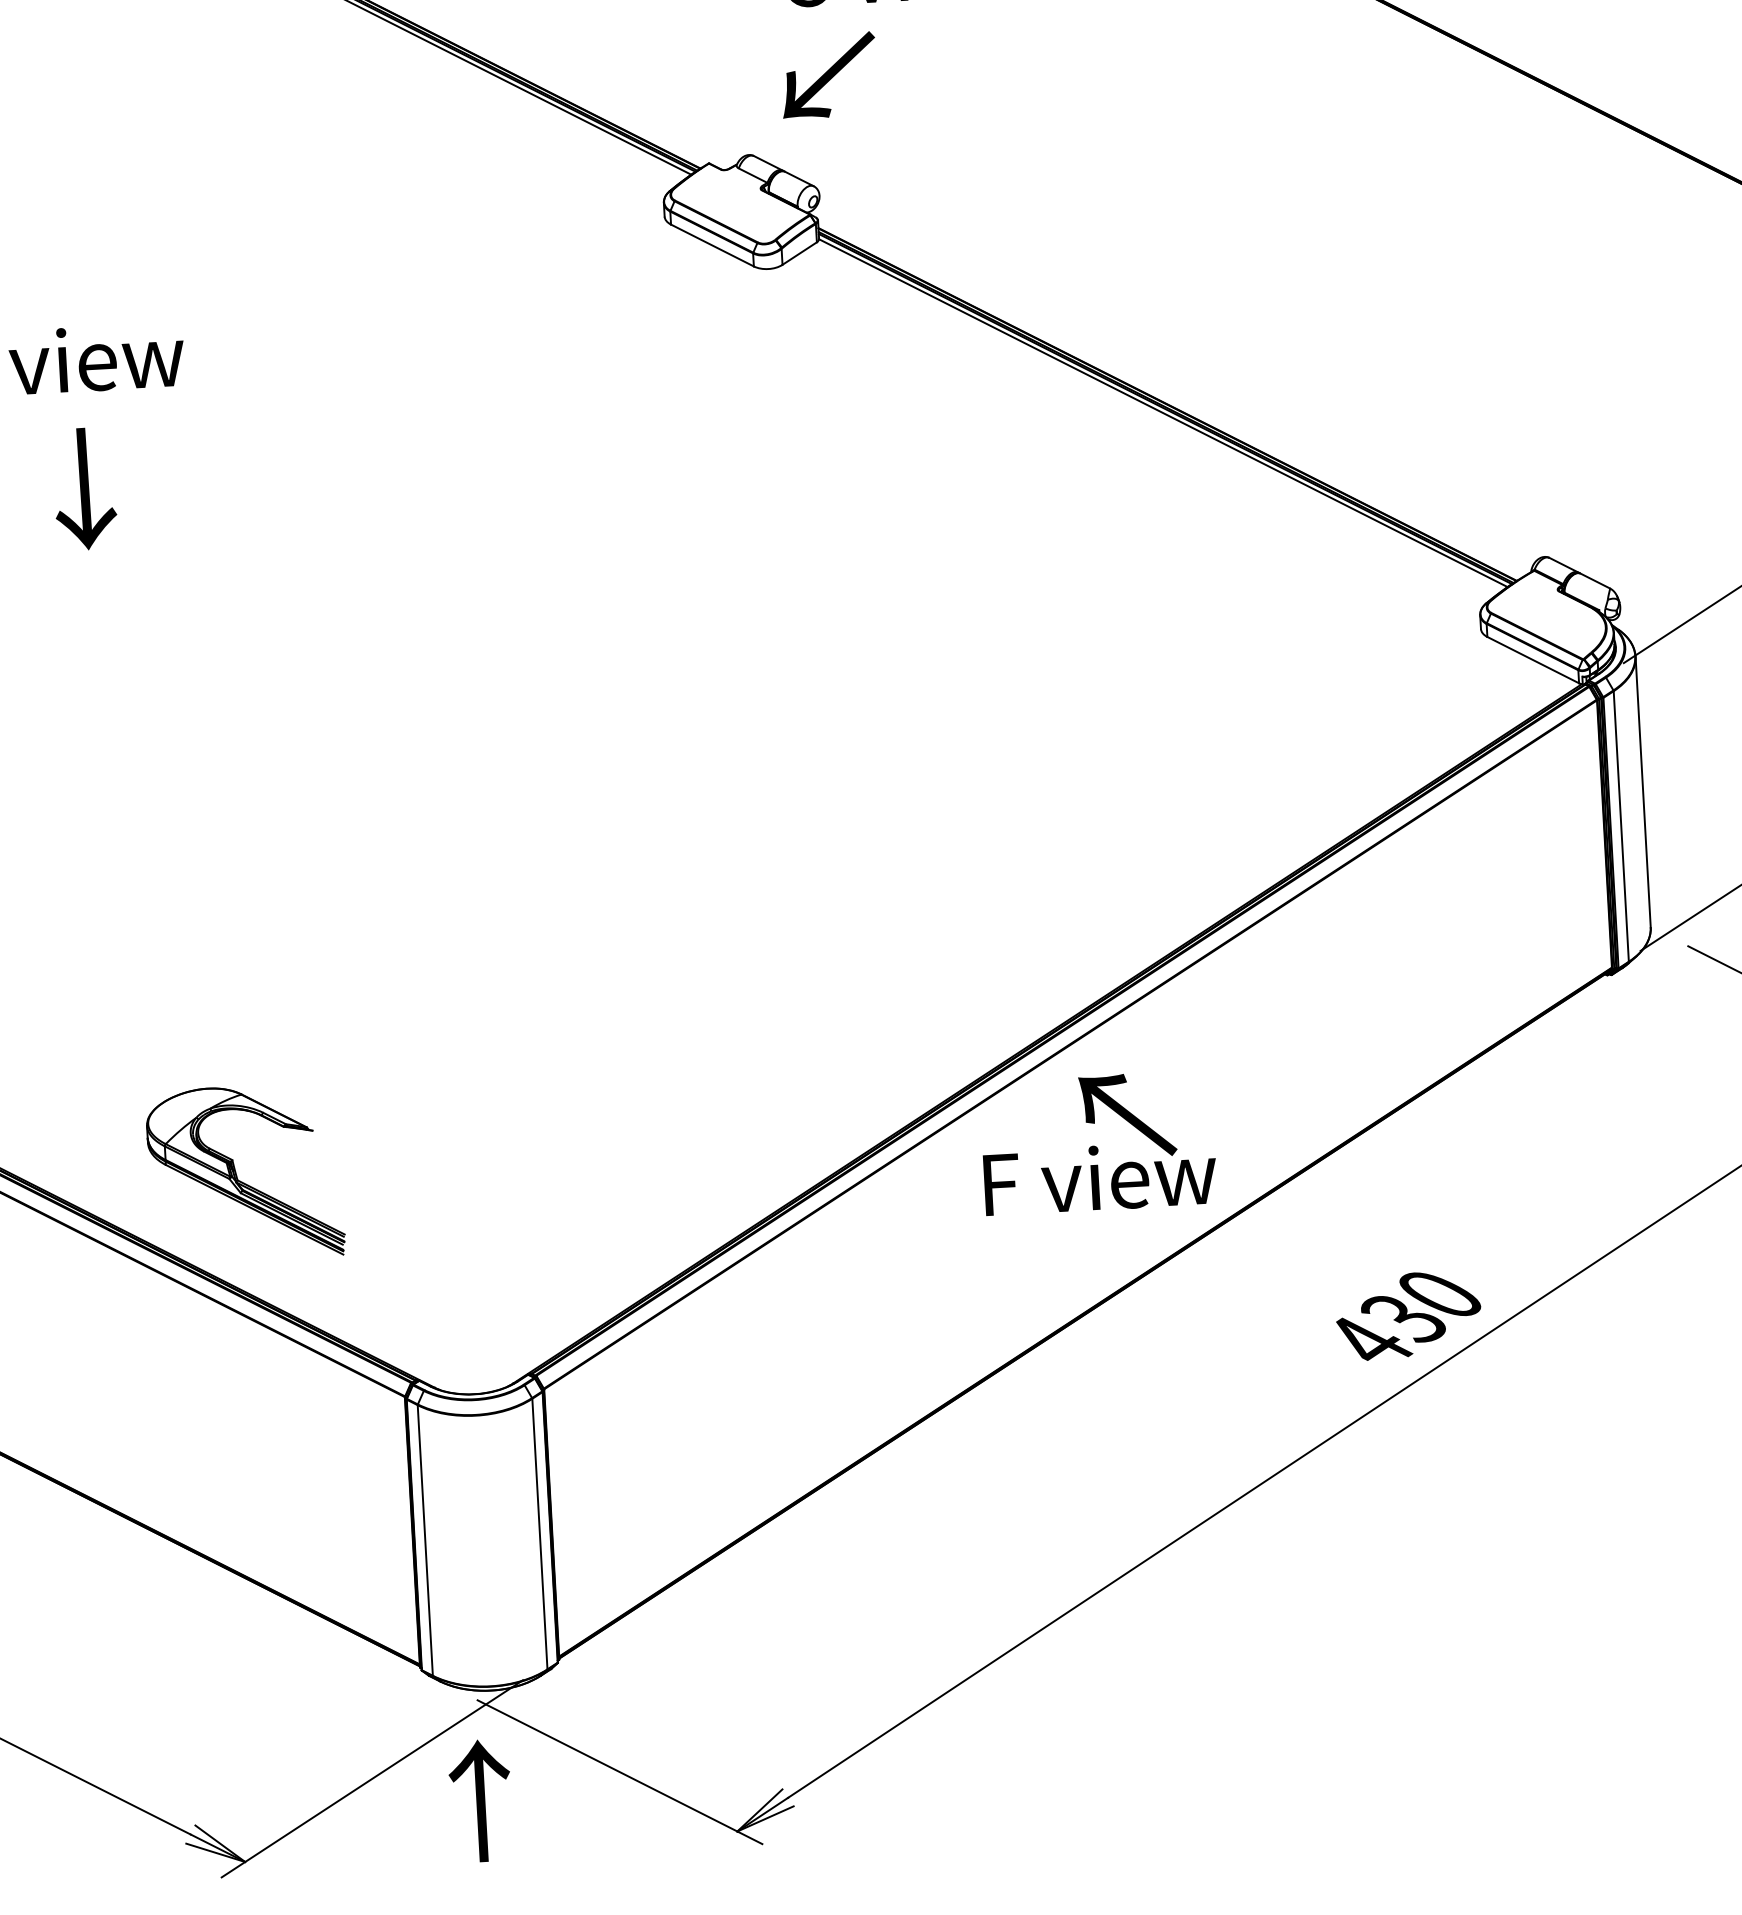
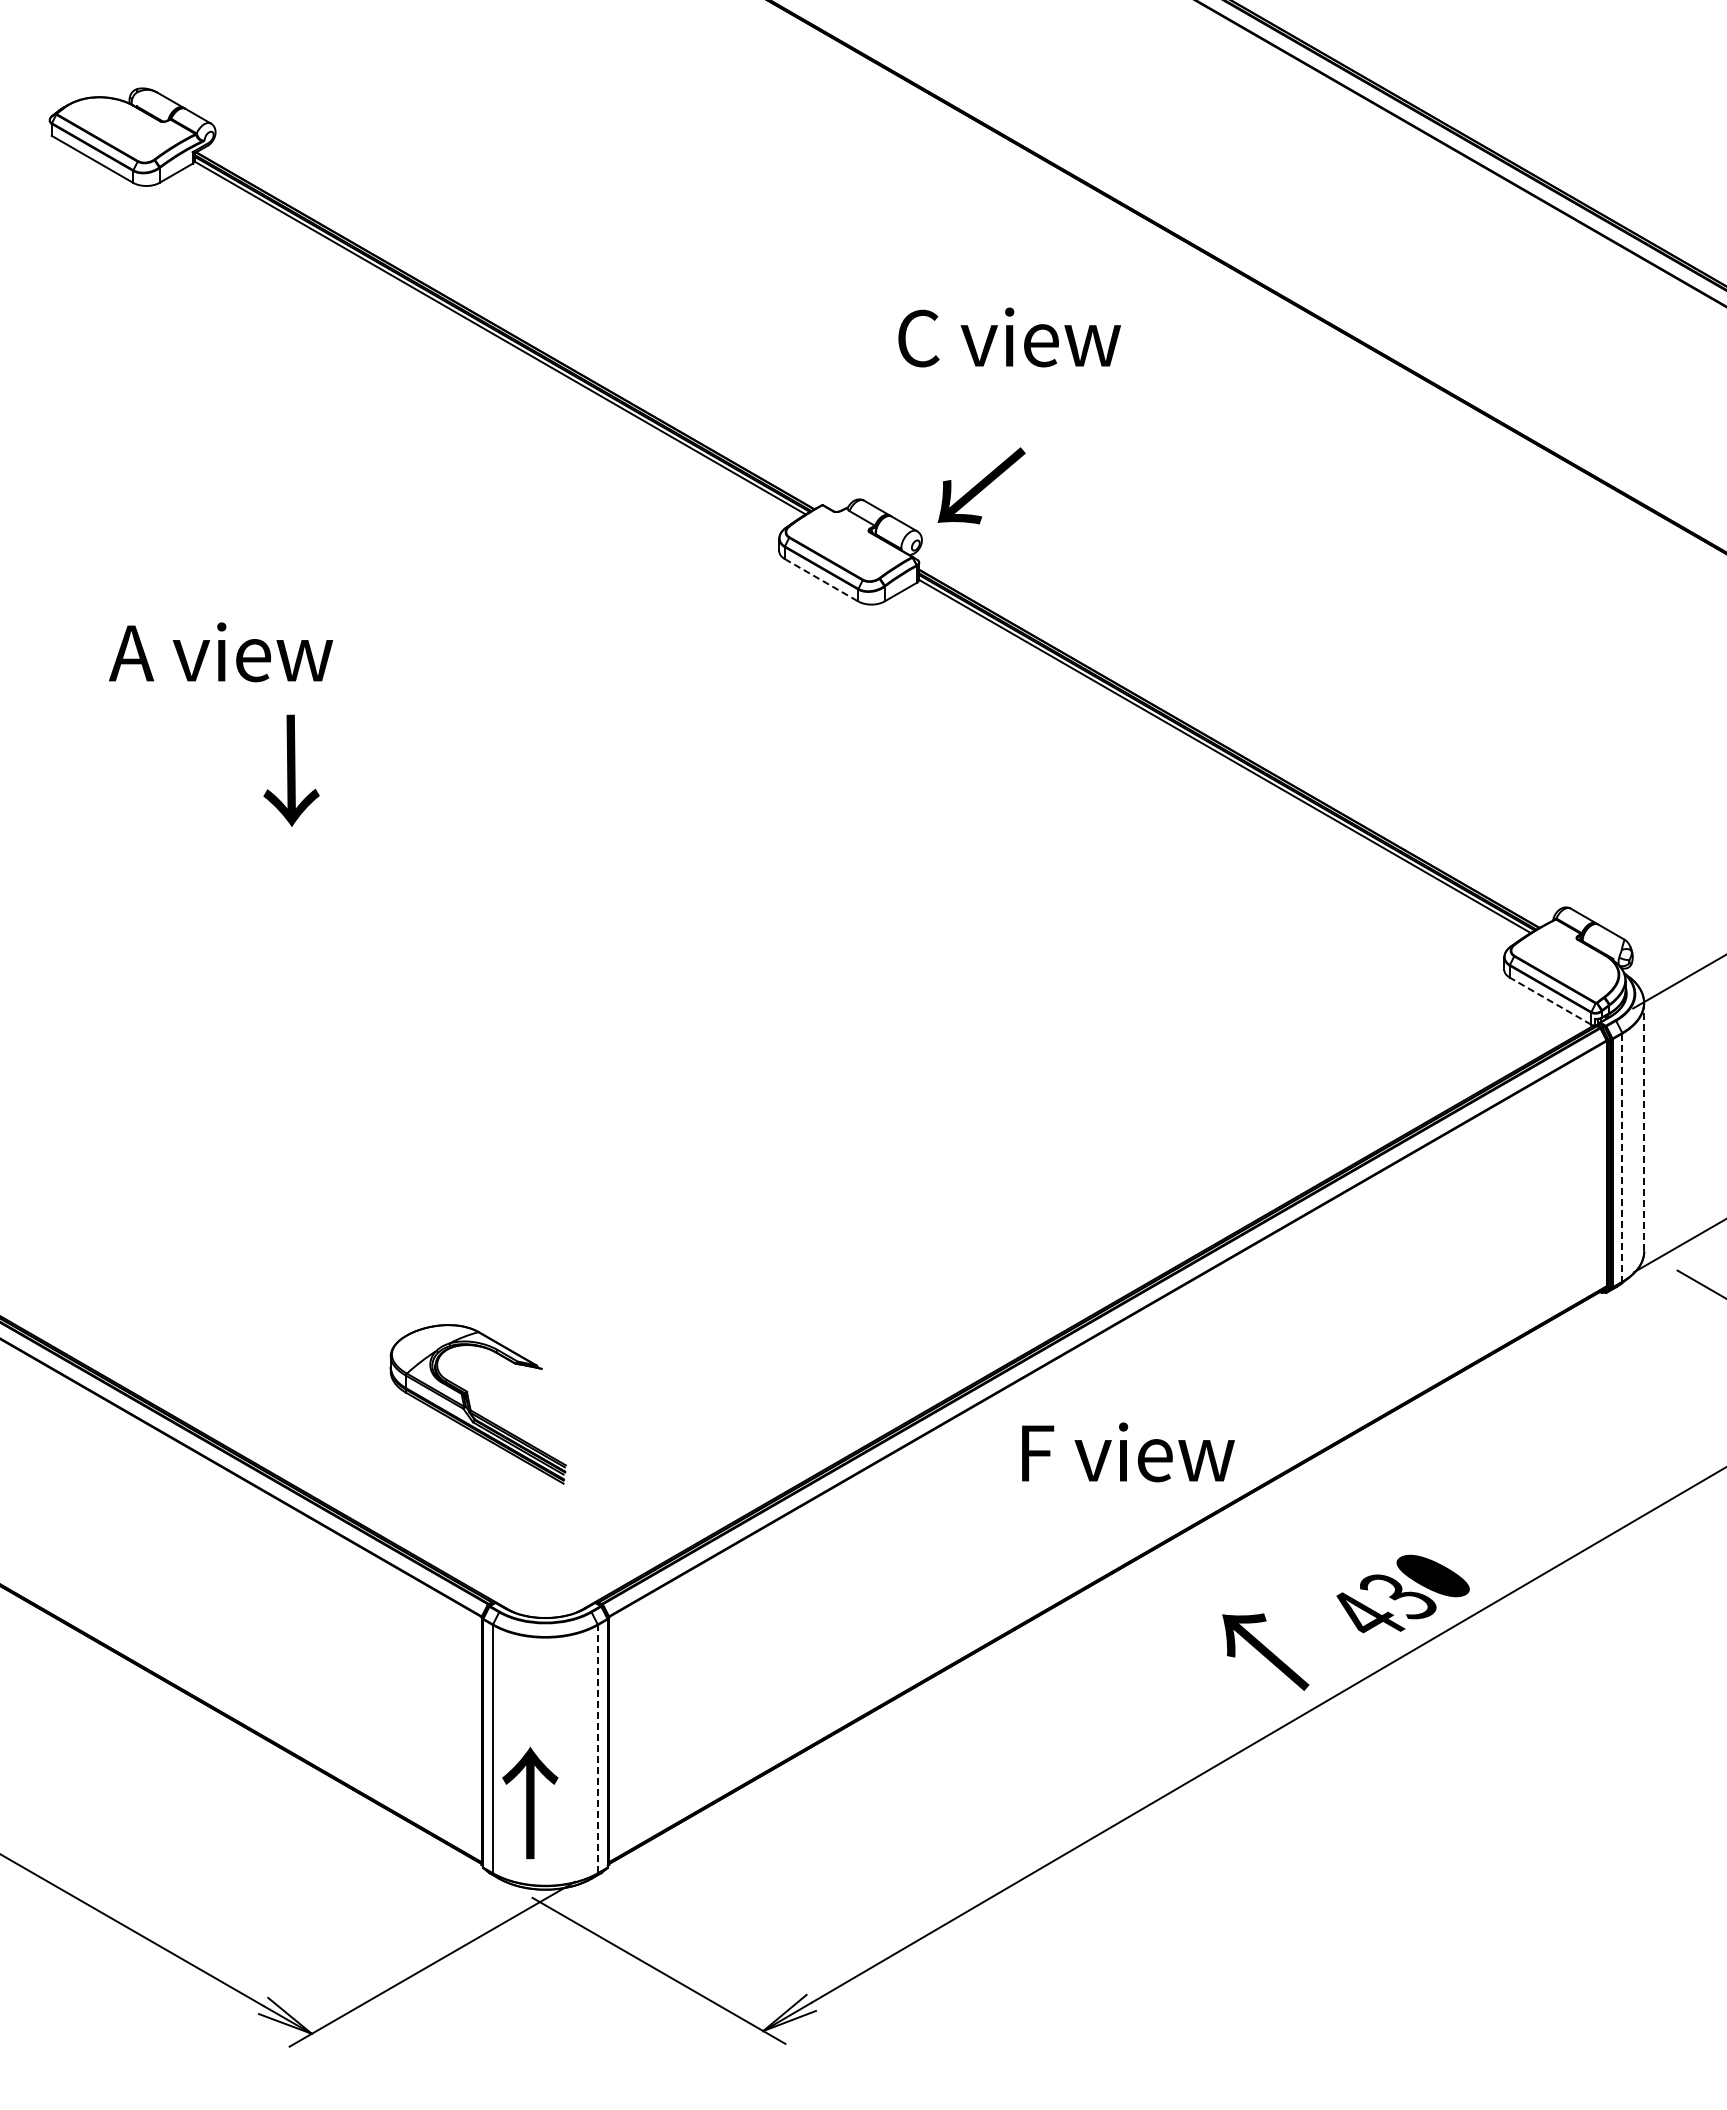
text: (828, 75) -> (981, 485), moved
line: (712, 245) -> (821, 580), solid -> dashed
text: (84, 488) -> (291, 770), moved
line: (1533, 659) -> (1550, 1000), solid -> dashed
line: (1643, 791) -> (1644, 1126), solid -> dashed
line: (1621, 827) -> (1622, 1158), solid -> dashed
text: (1127, 1115) -> (1265, 1651), moved
part: (236, 1173) -> (470, 1404), moved
line: (539, 1533) -> (597, 1748), solid -> dashed
text: (480, 1800) -> (530, 1802), moved

